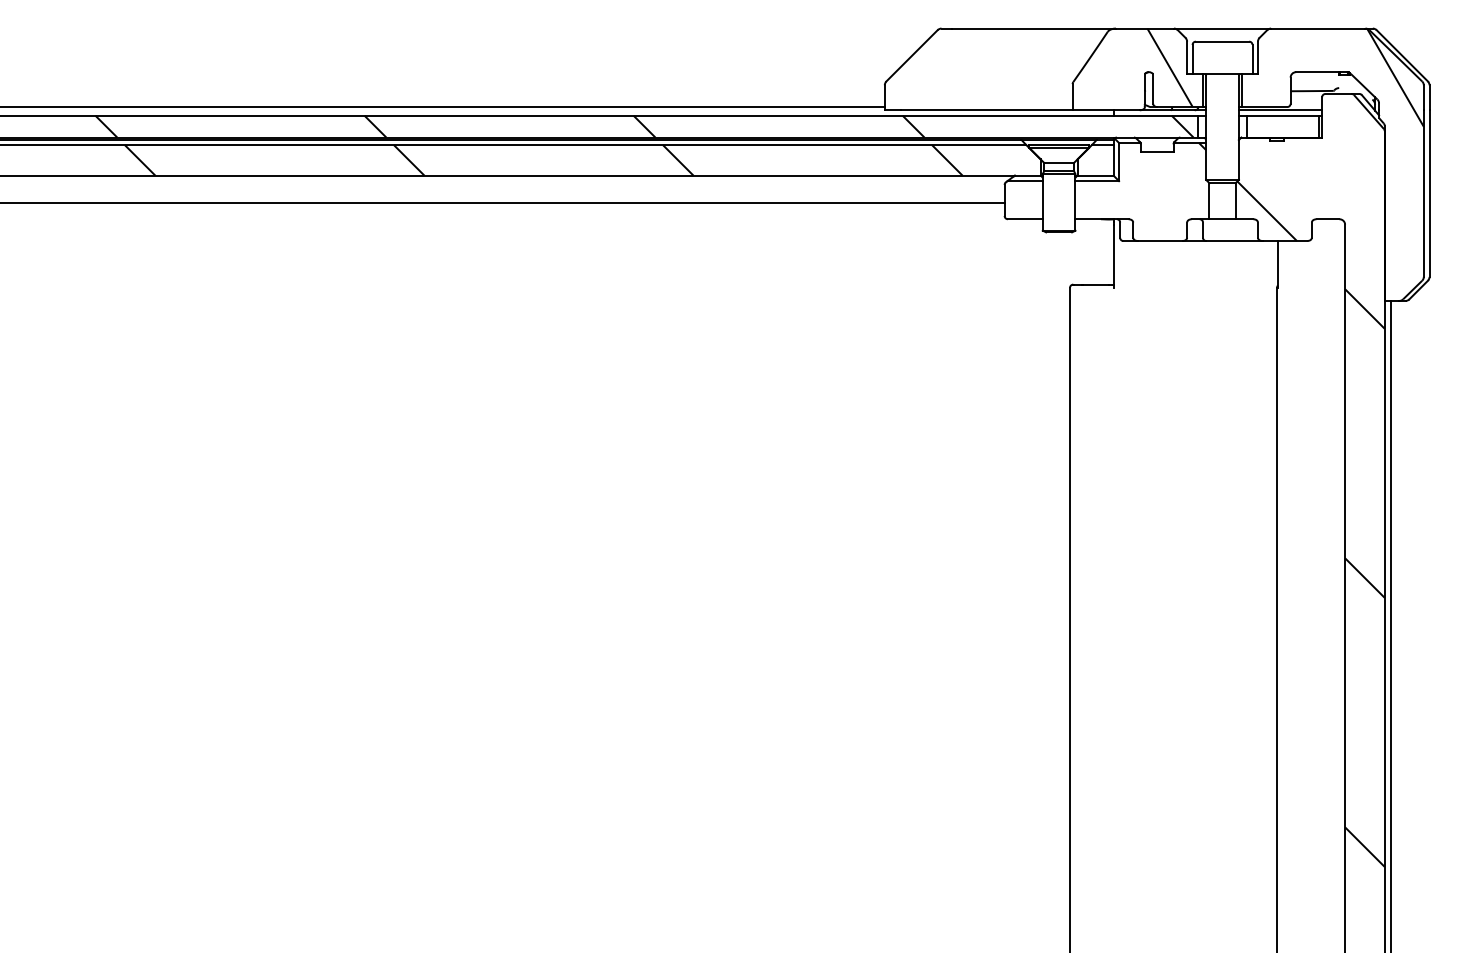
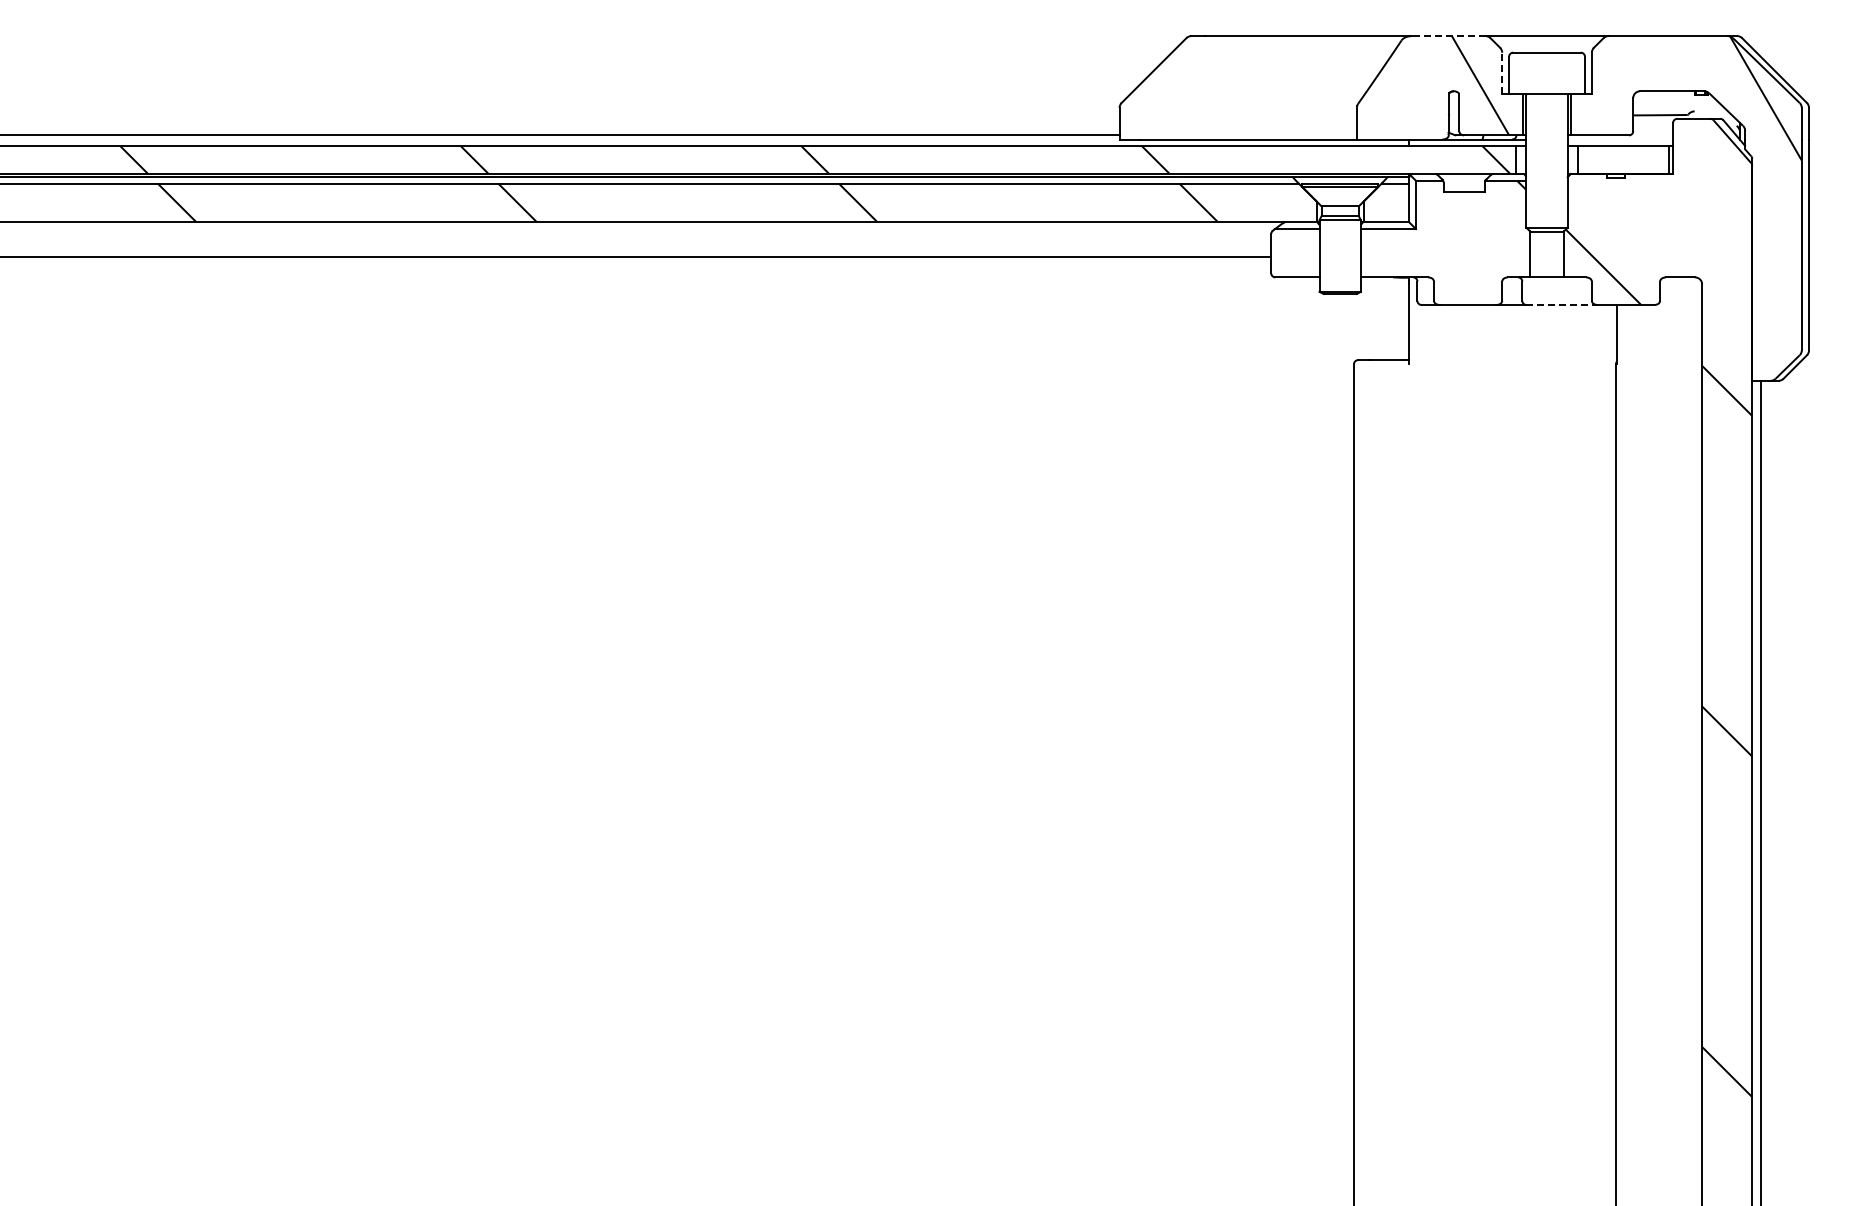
line: (1144, 28) -> (1448, 36), solid -> dashed
line: (1187, 58) -> (1502, 73), solid -> dashed
line: (1280, 110) -> (1620, 139), removed
line: (1234, 240) -> (1562, 304), solid -> dashed

